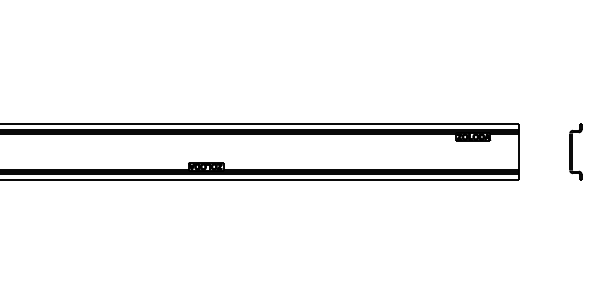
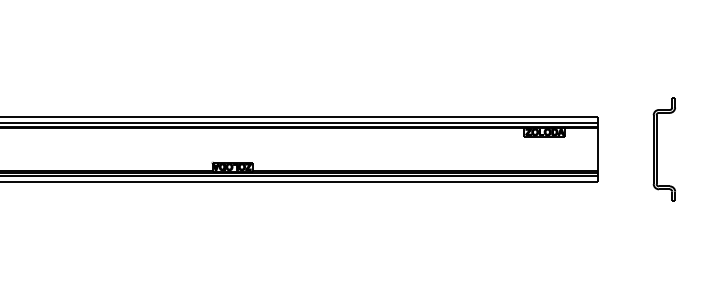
part: (575, 151) -> (664, 149), size x1.6

